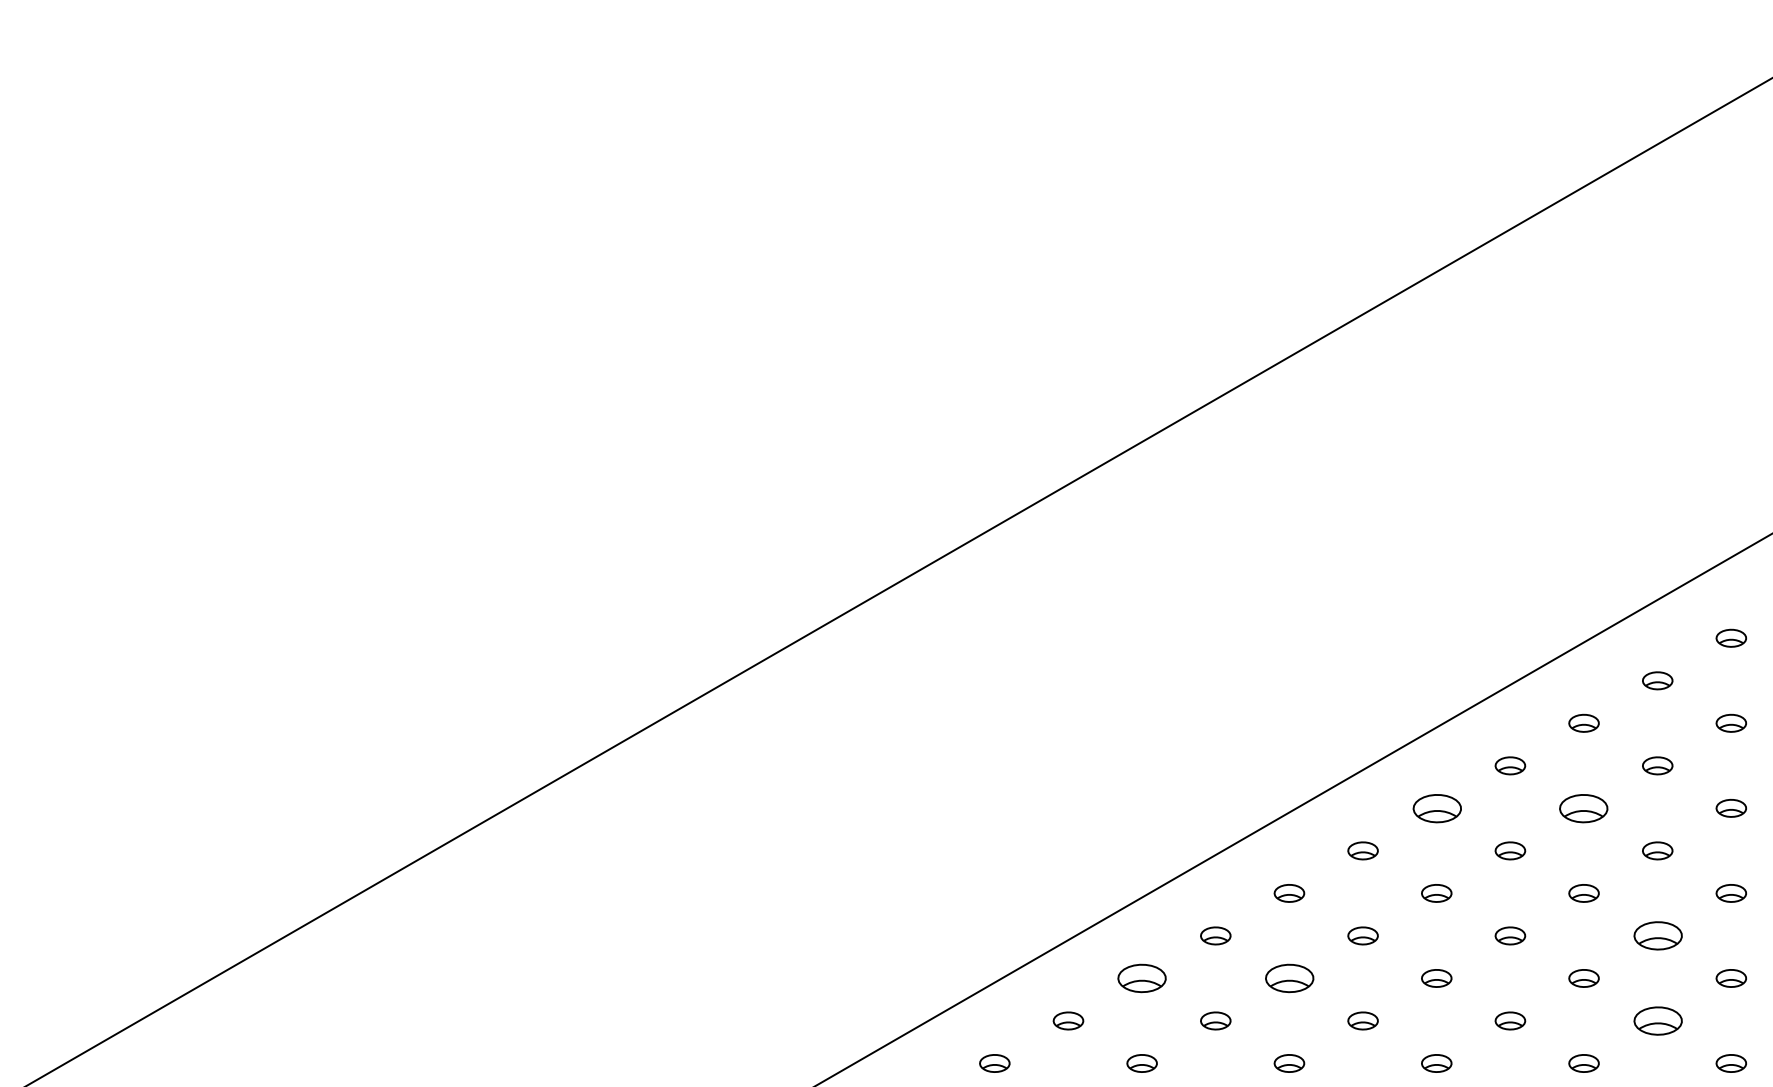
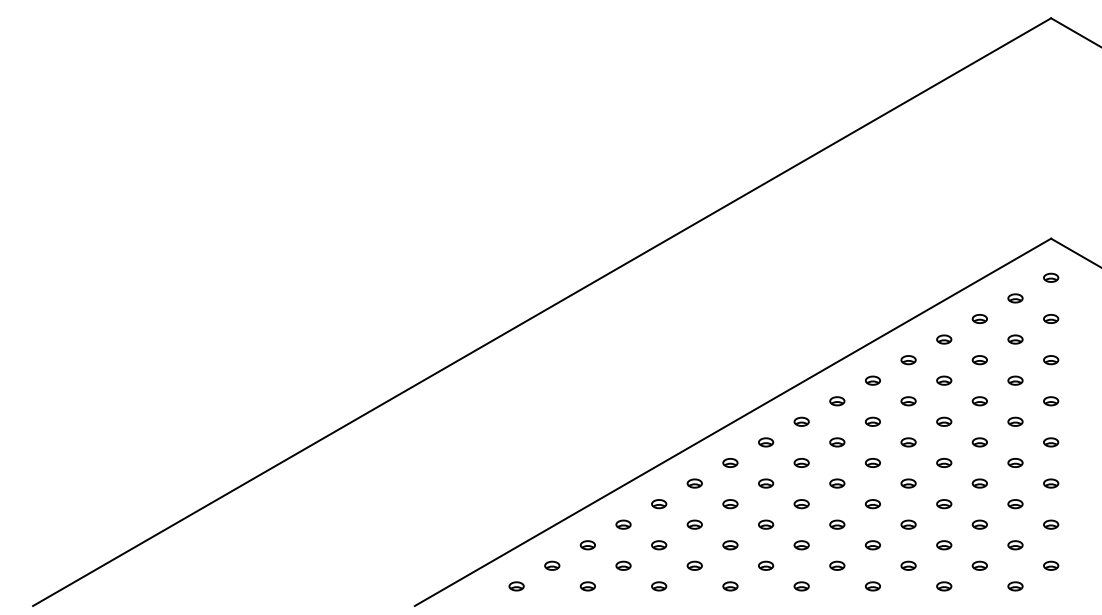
part: (1435, 807) -> (872, 380), size x0.62
part: (1584, 807) -> (944, 380), size x0.62
part: (1656, 936) -> (979, 442), size x0.62
part: (1142, 977) -> (730, 462), size x0.62
part: (1289, 977) -> (801, 462), size x0.62
part: (1656, 1020) -> (979, 483), size x0.62

